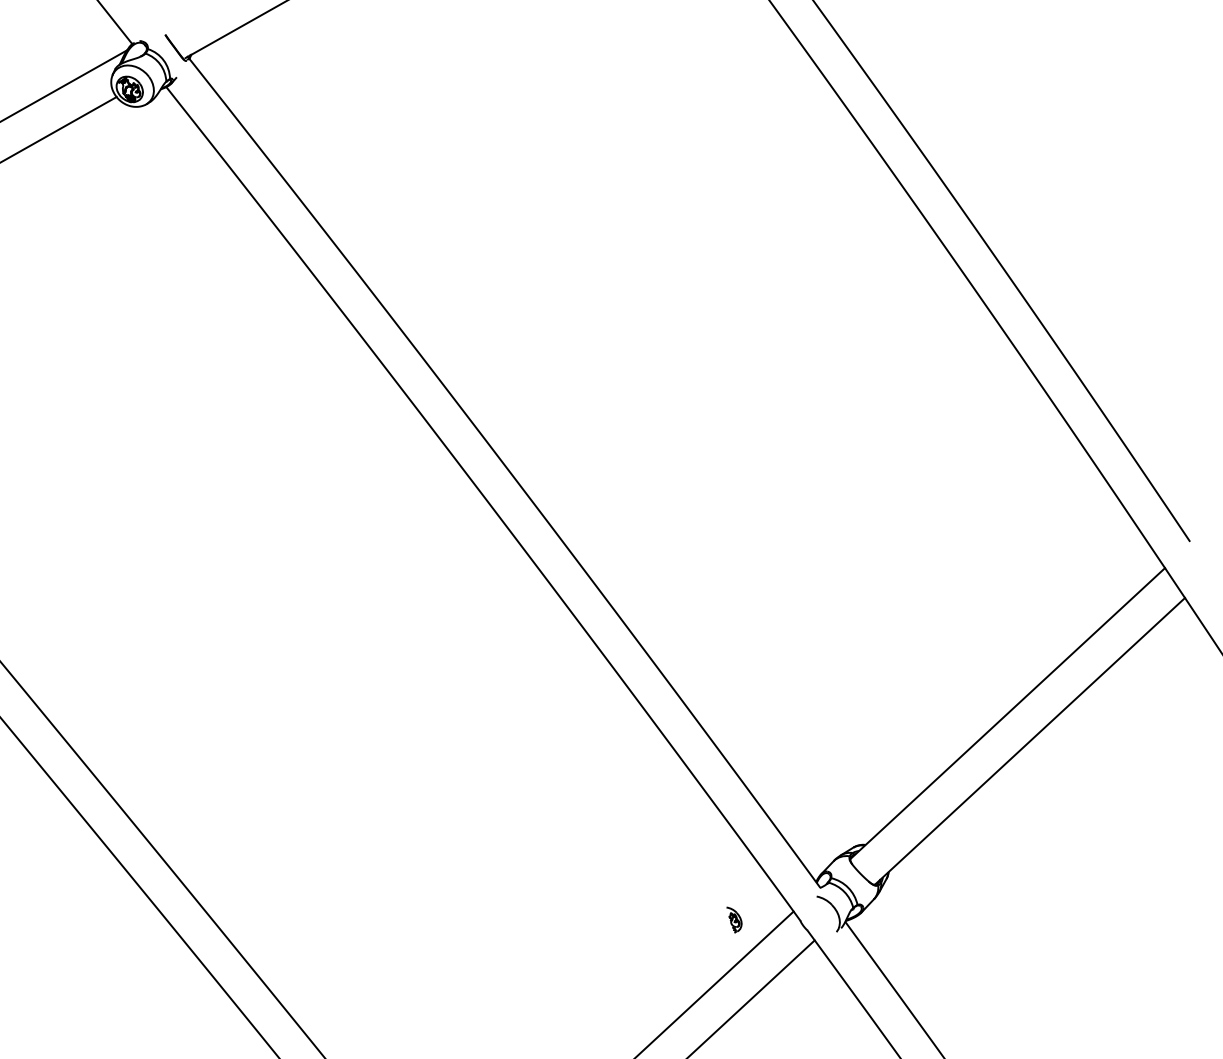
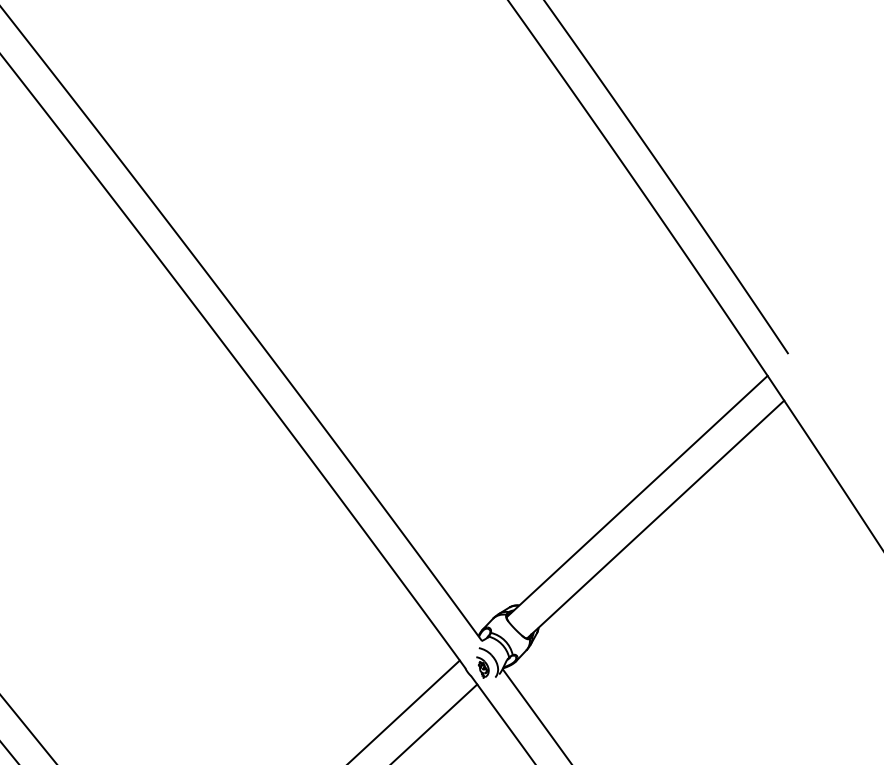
part: (734, 919) -> (482, 667), moved

